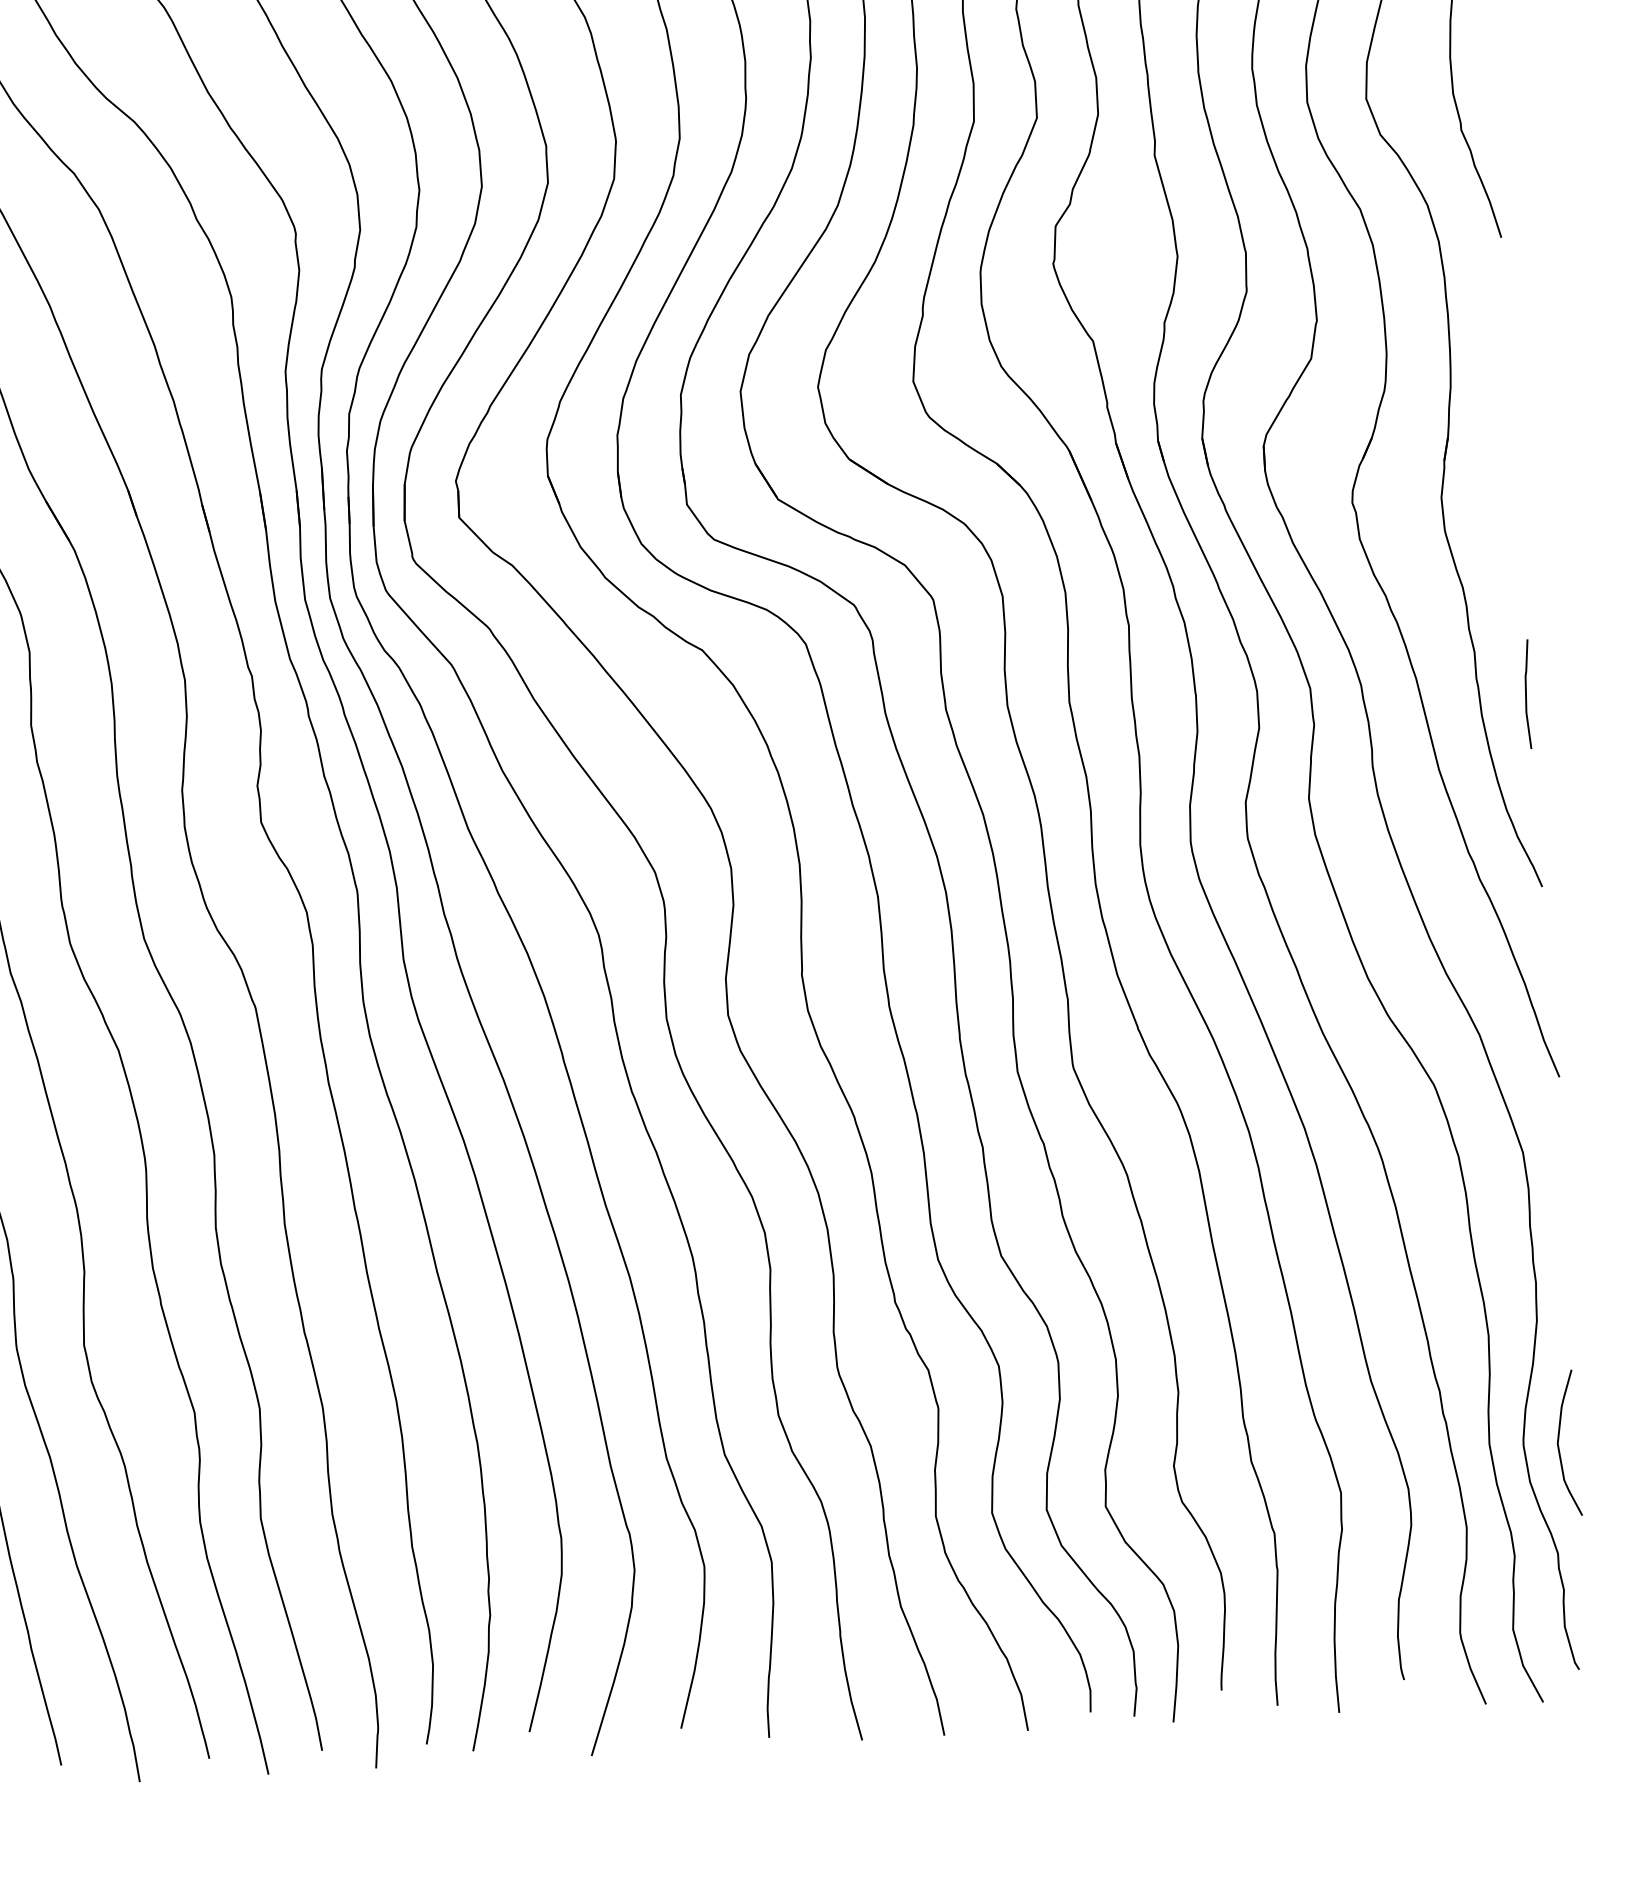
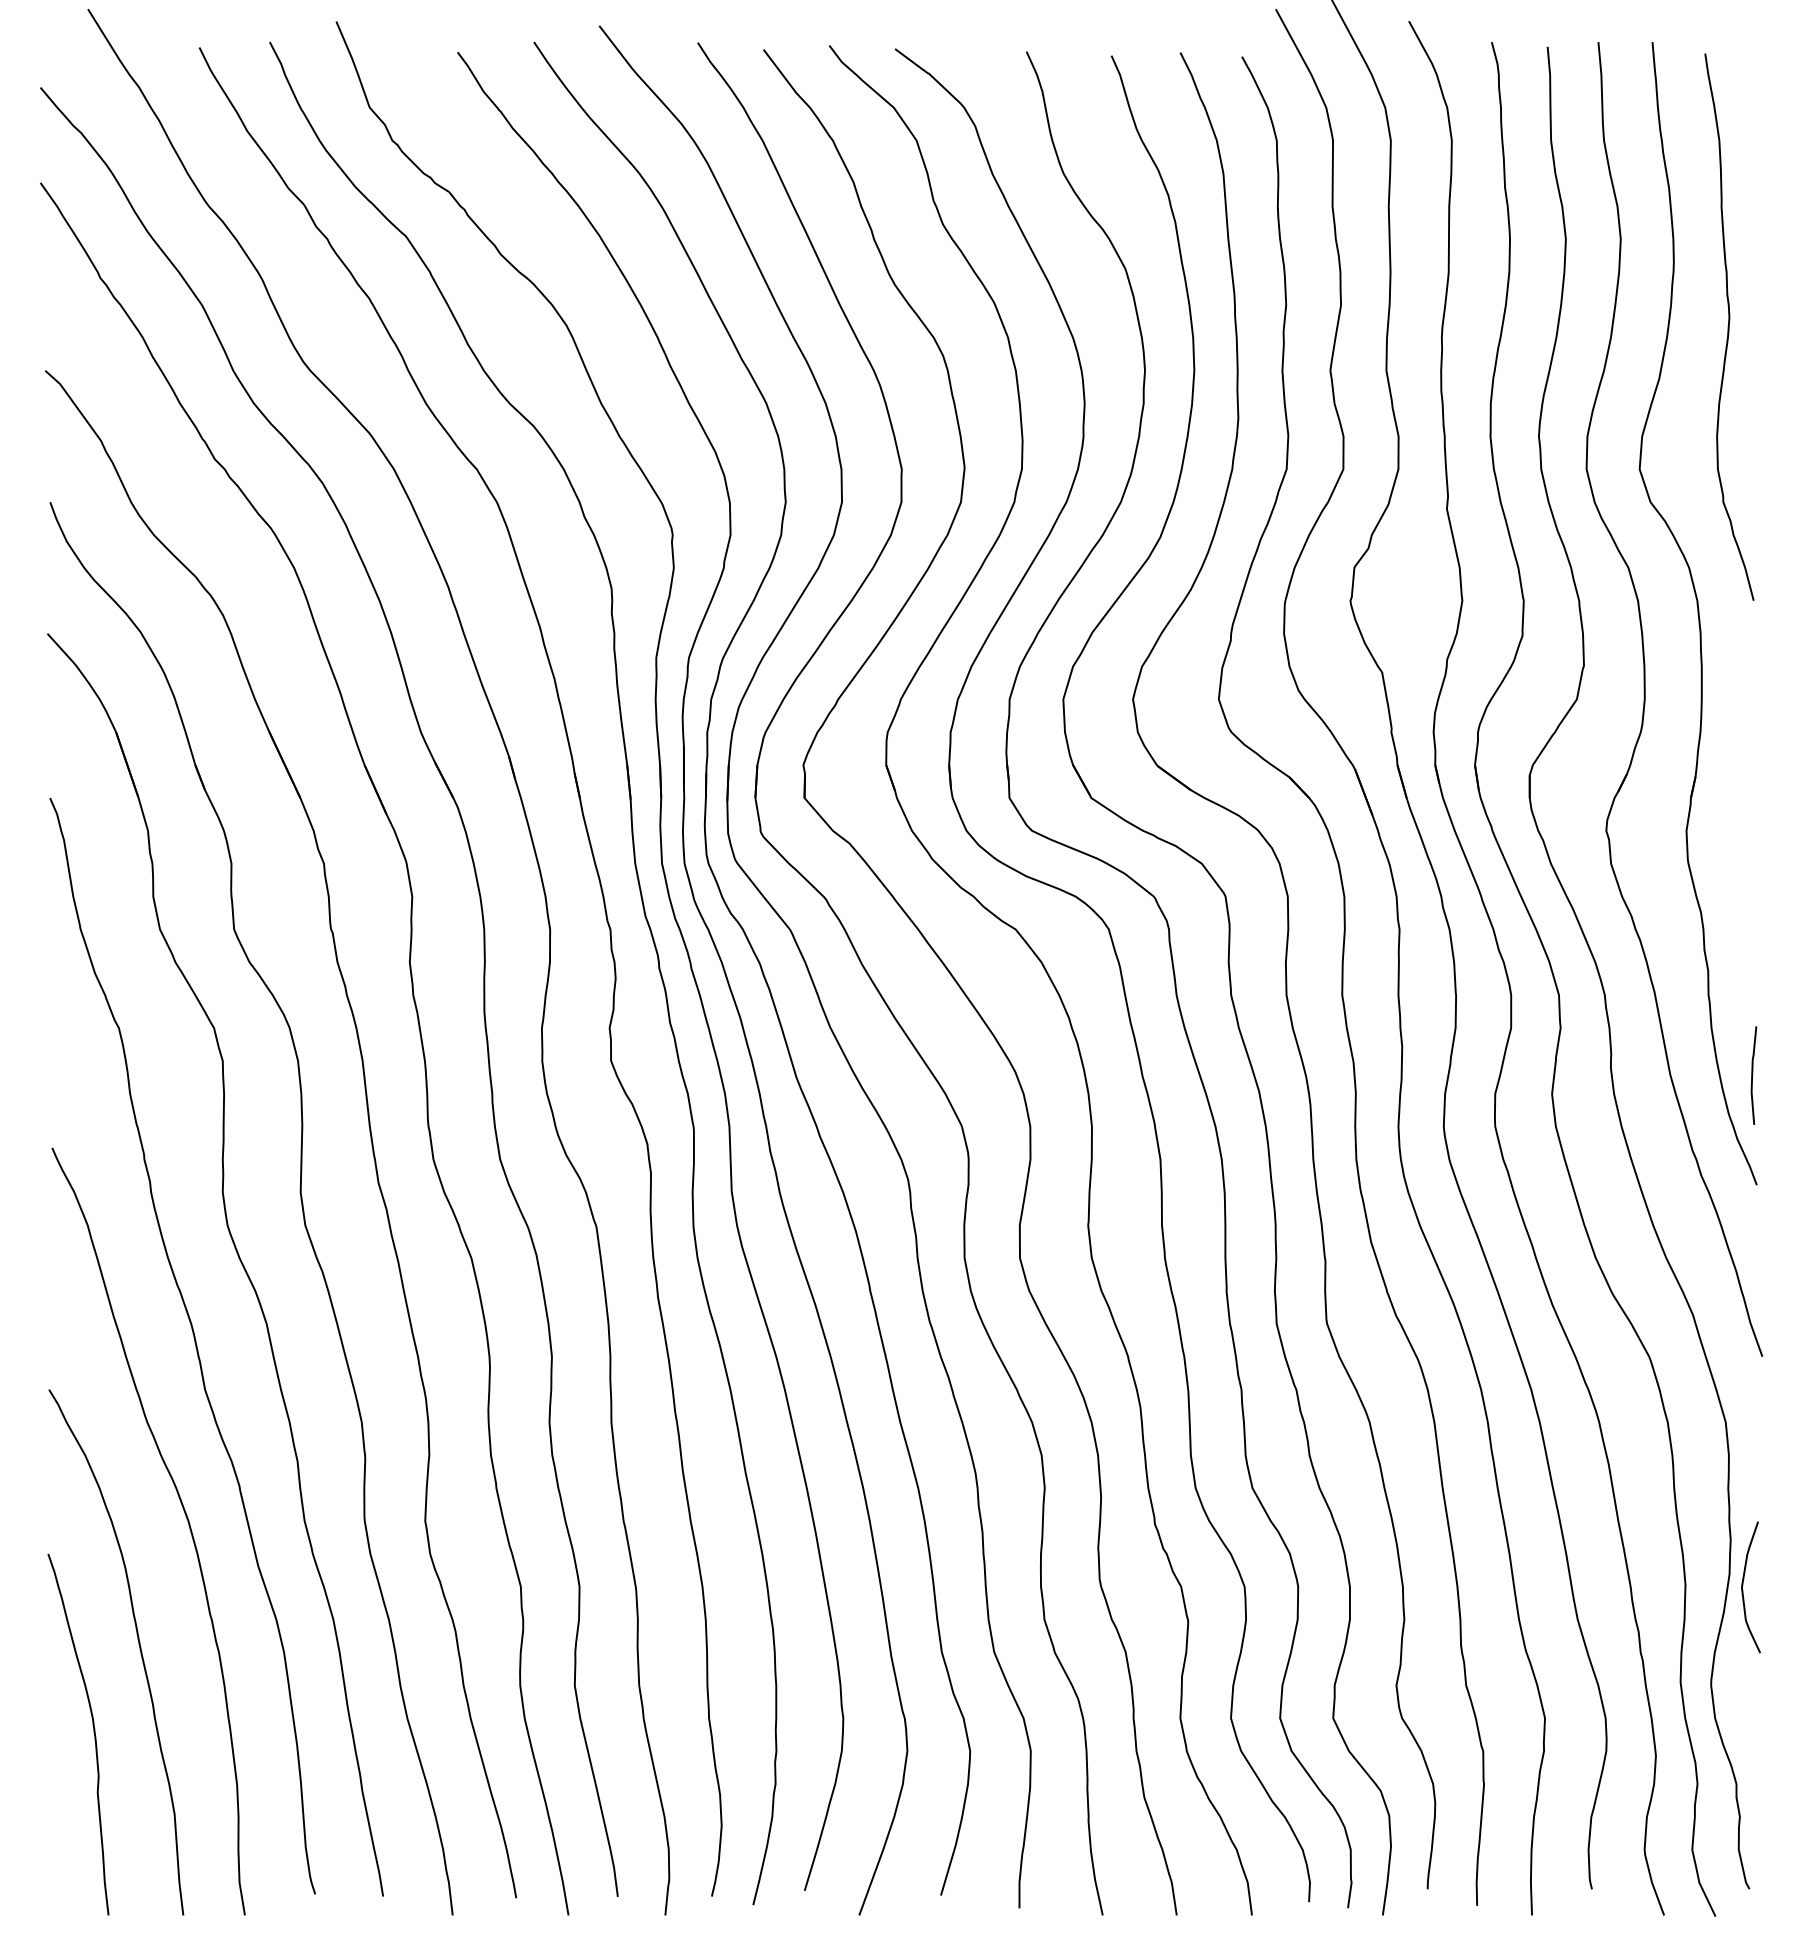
line: (1527, 694) -> (1753, 1075), moved
curve: (1559, 1441) -> (1743, 1585), moved

